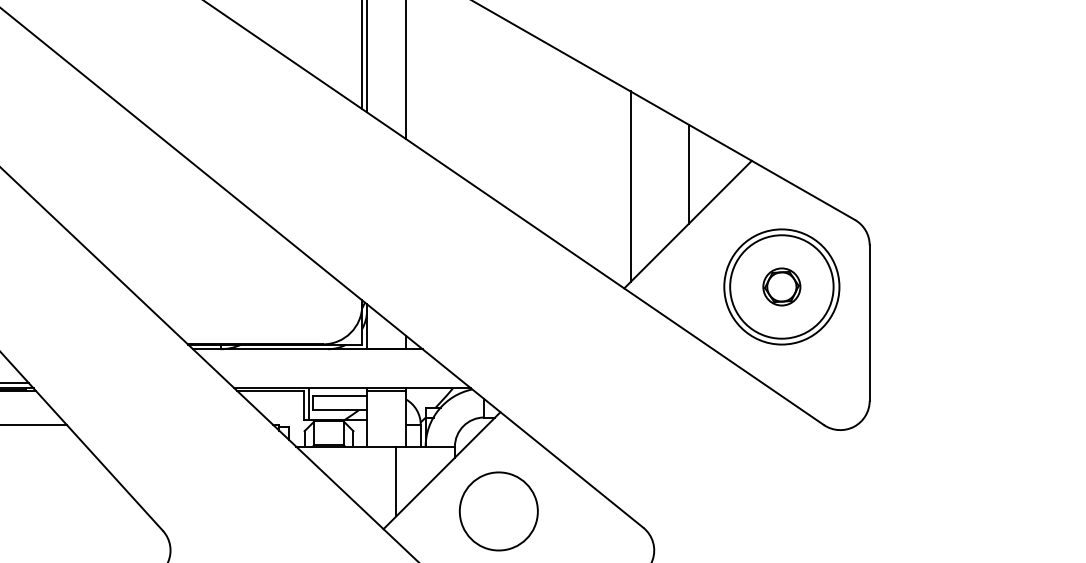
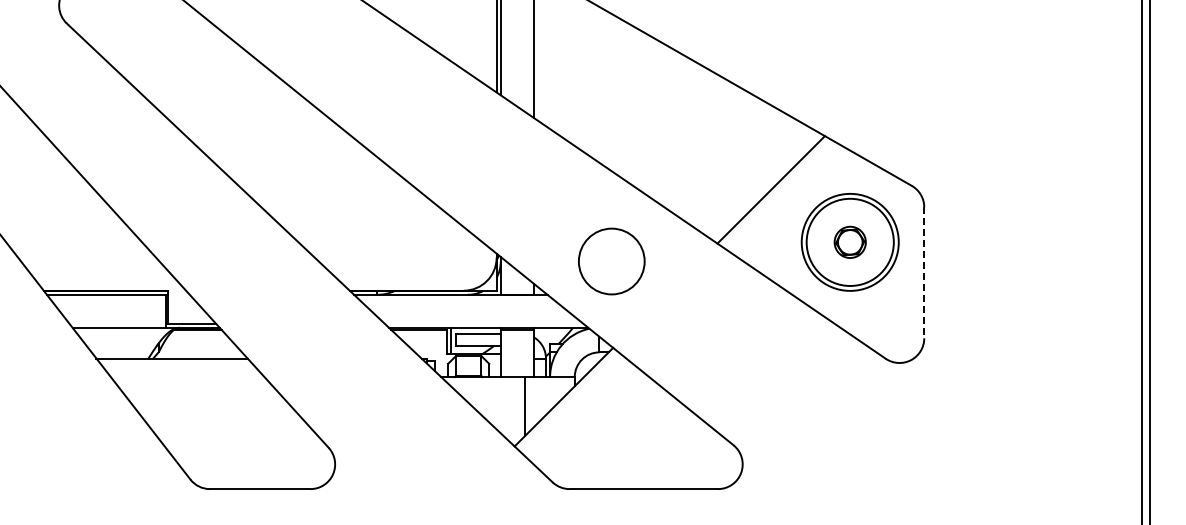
line: (689, 173) -> (772, 146), removed
line: (630, 186) -> (722, 157), removed
line: (869, 322) -> (924, 272), solid -> dashed
circle: (498, 511) -> (611, 261), moved

